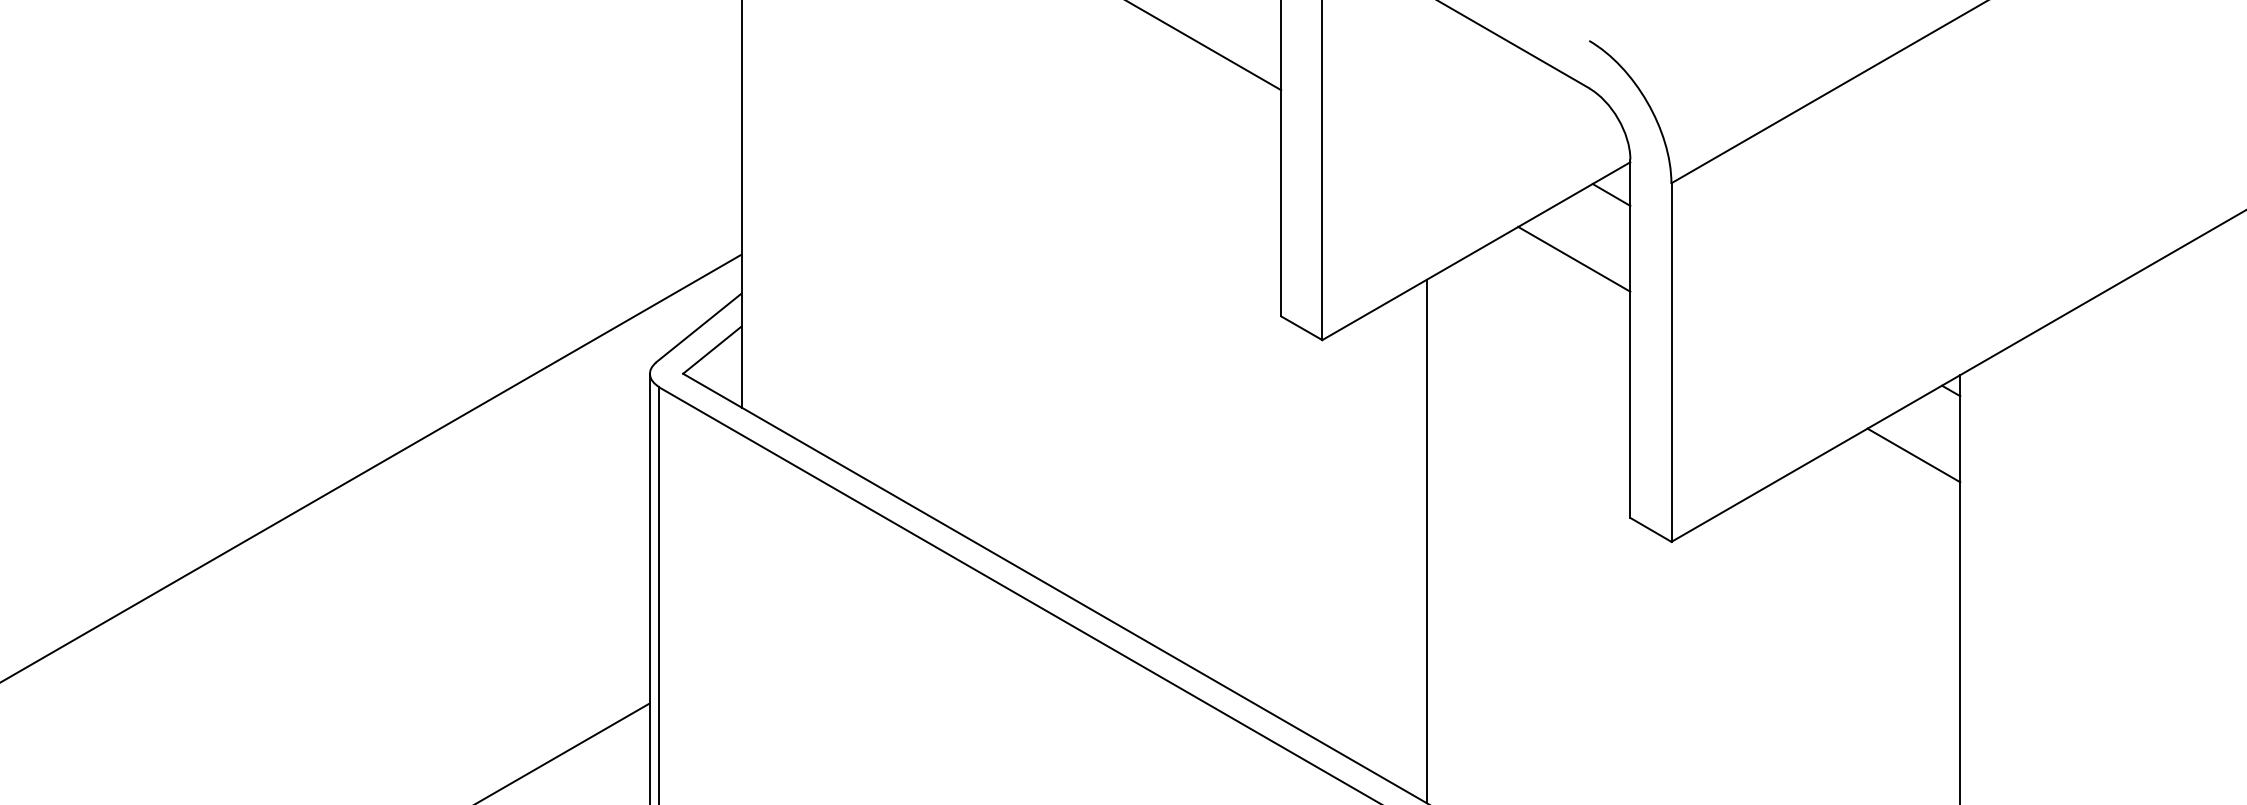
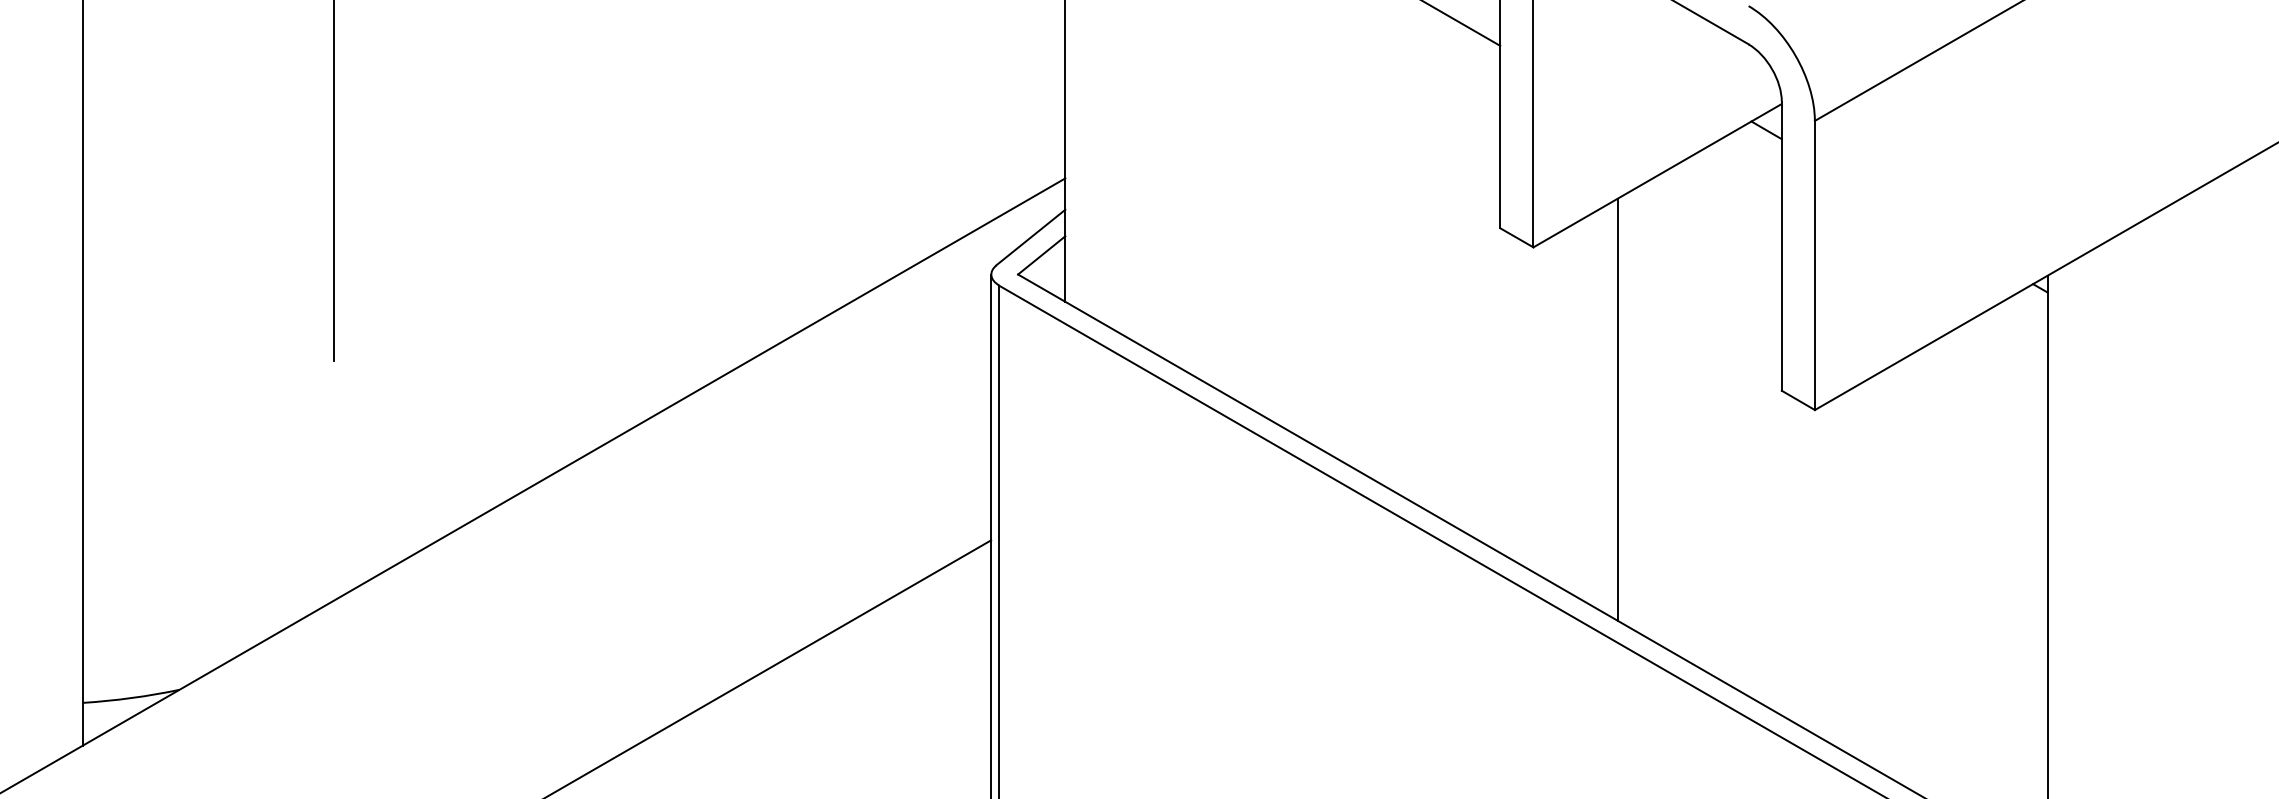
line: (1574, 259) -> (1736, 182), removed
line: (1914, 454) -> (2010, 339), removed

